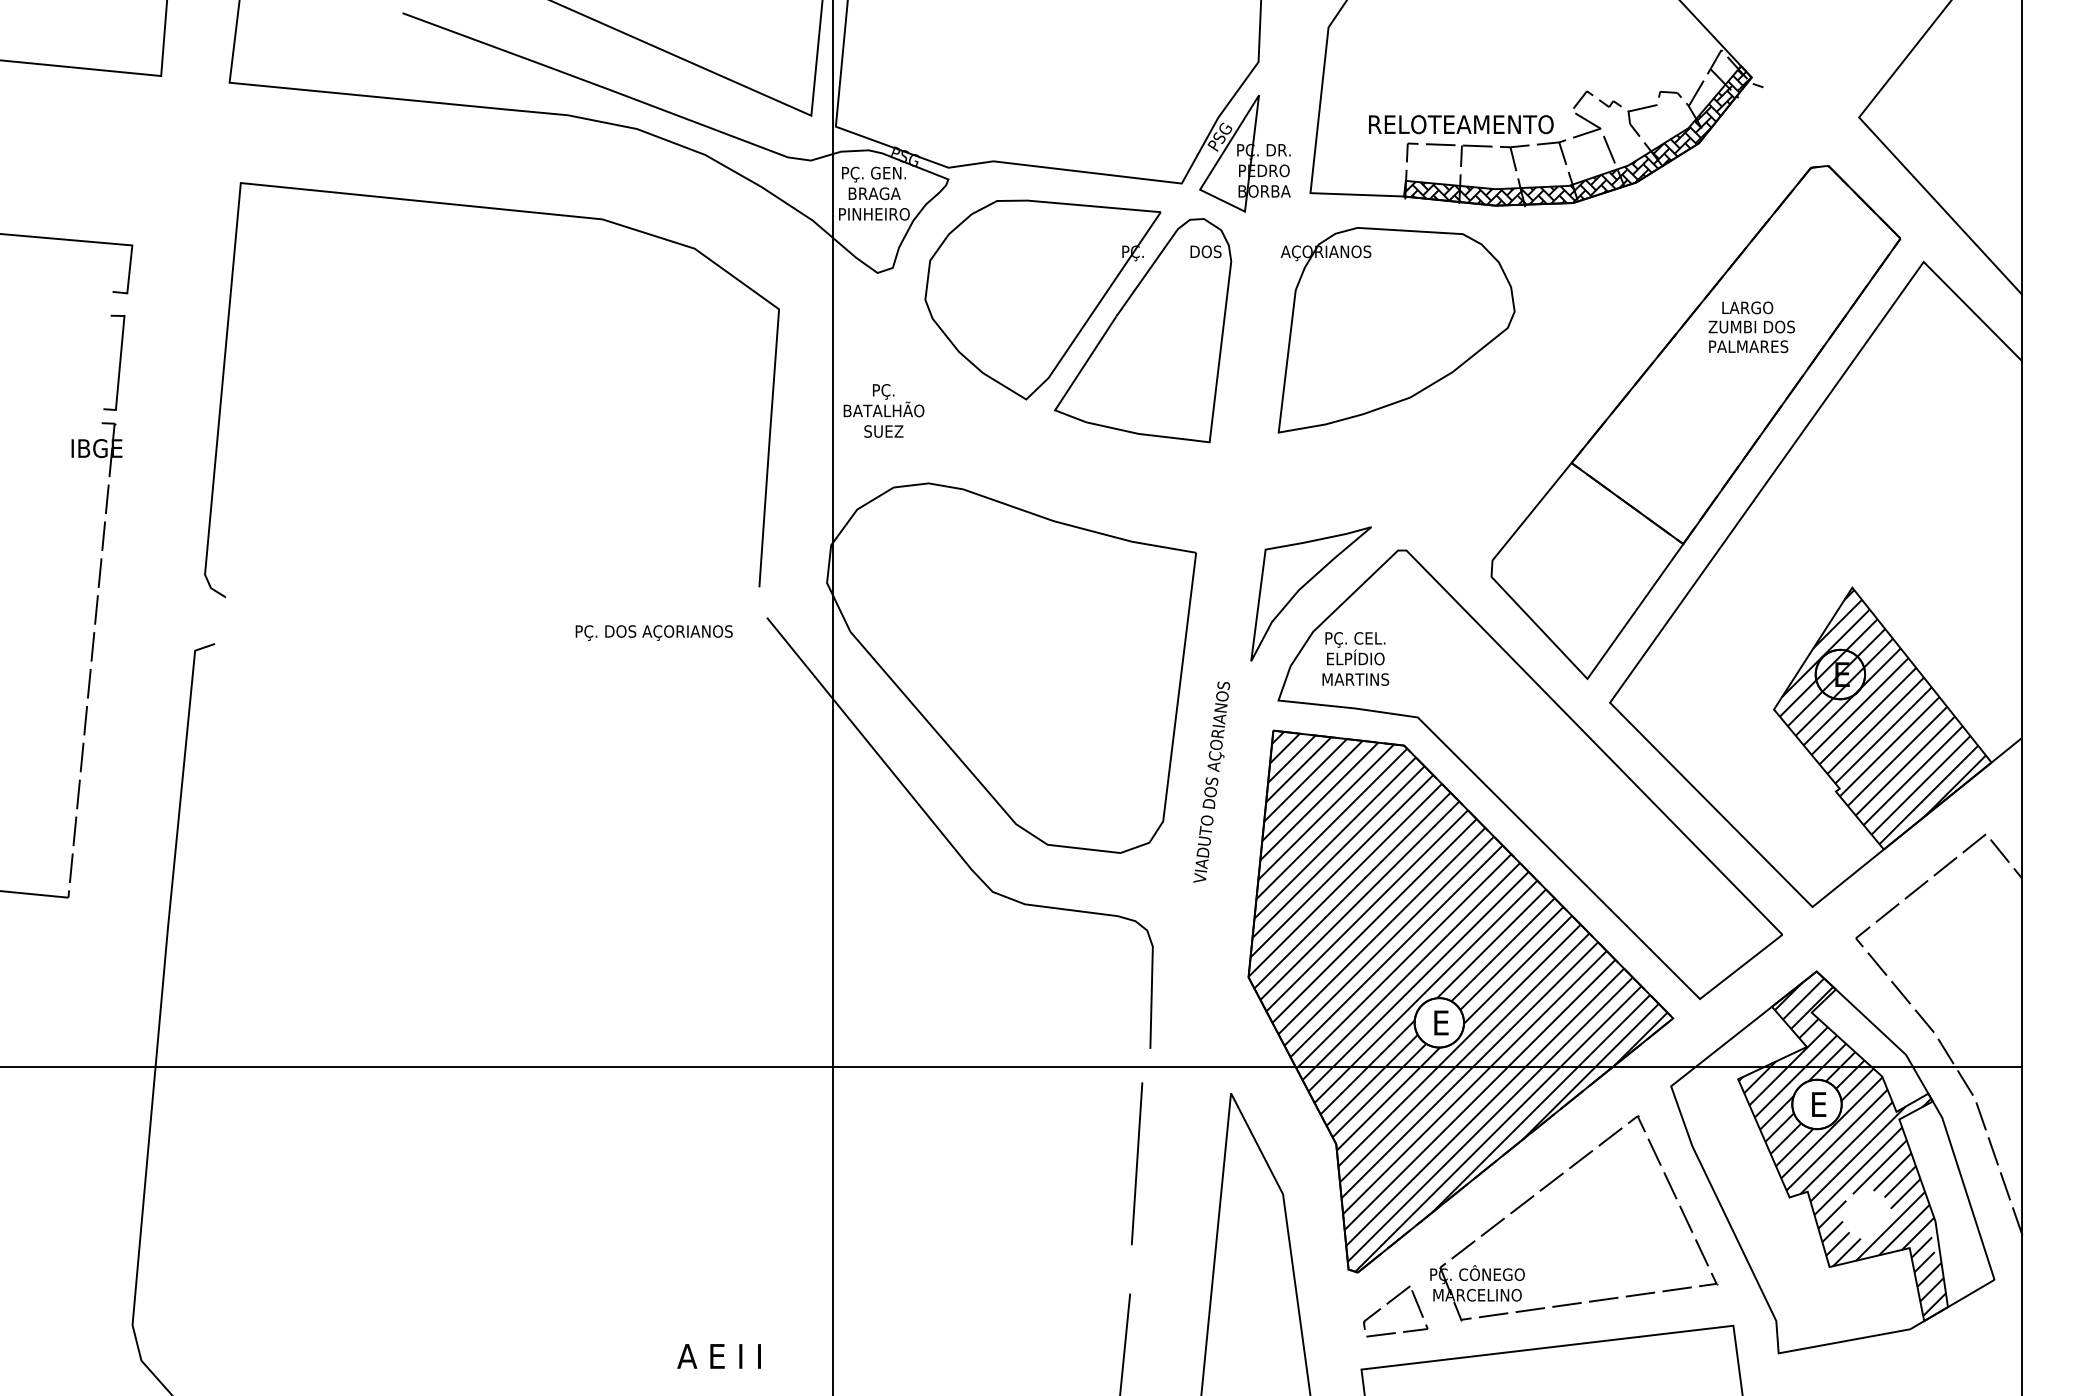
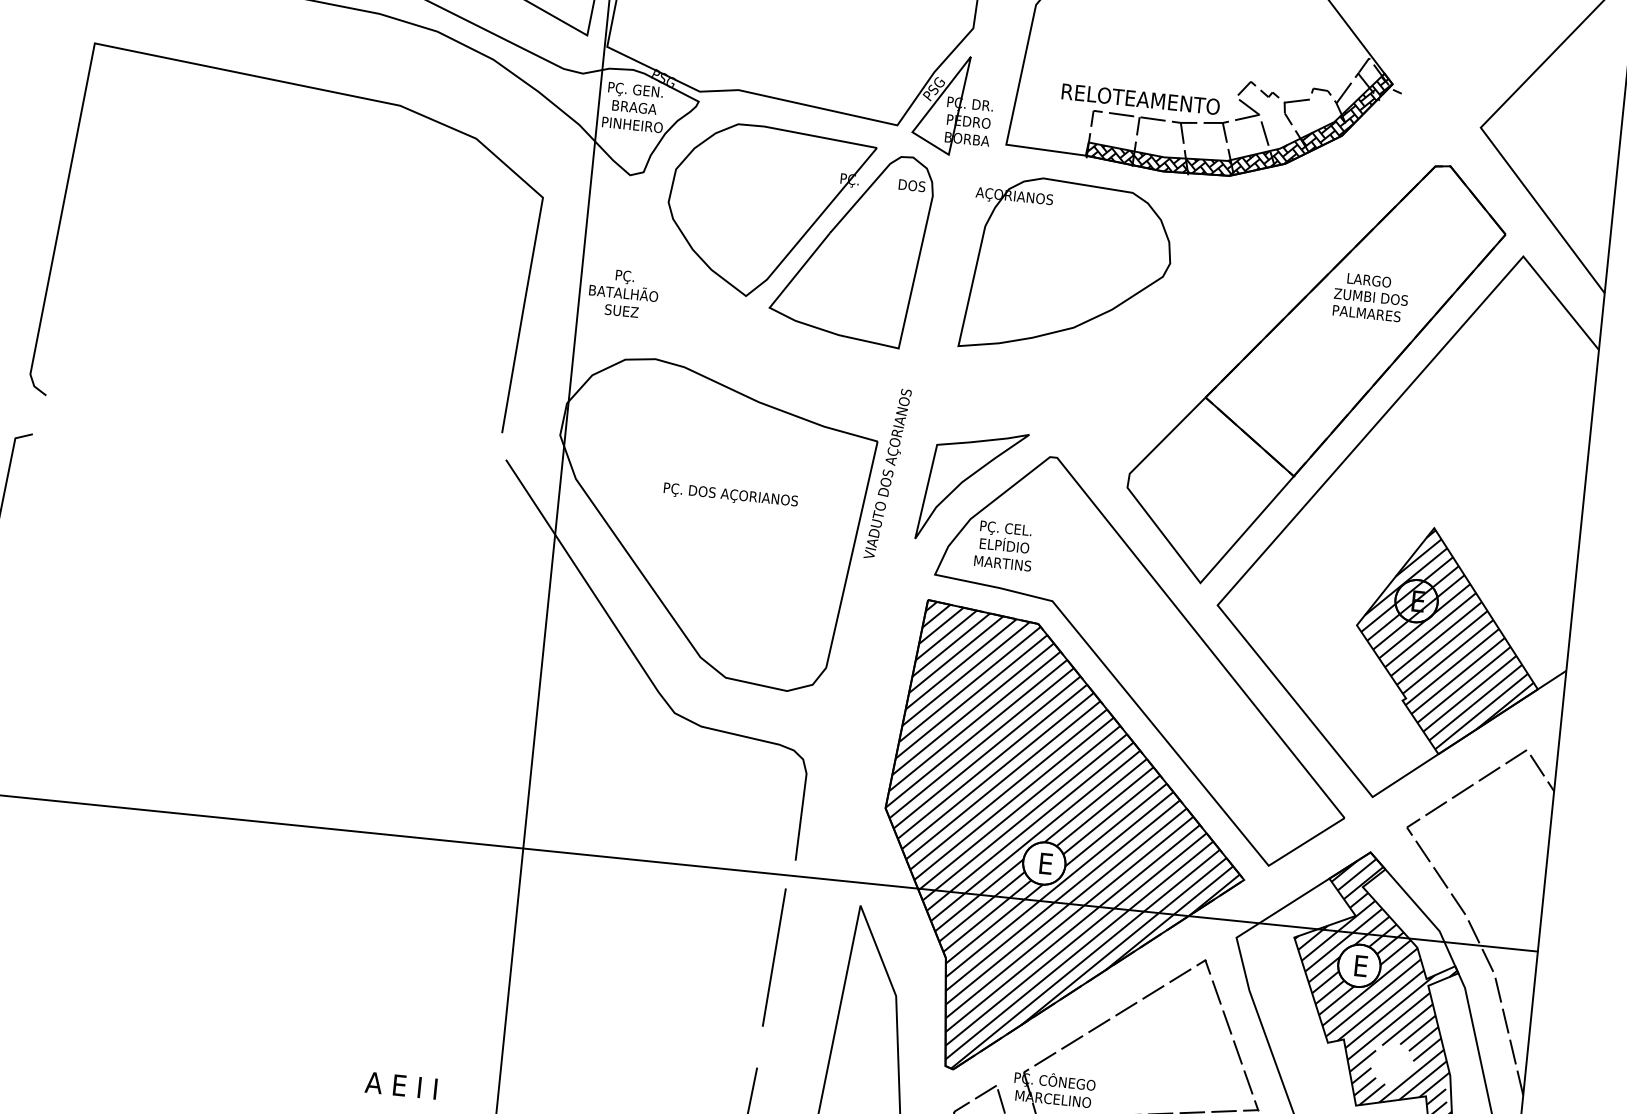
text: (653, 632) -> (730, 495), moved
text: (1211, 781) -> (887, 473), moved

